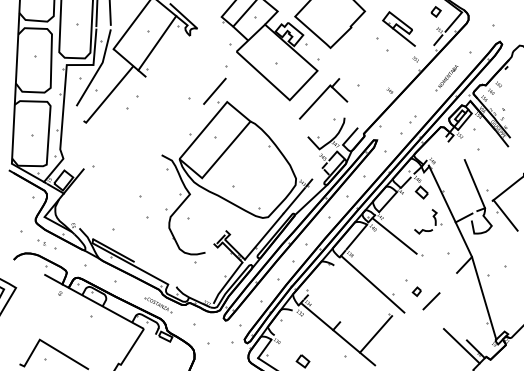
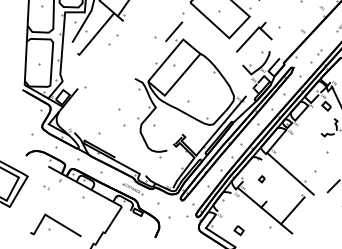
line: (394, 235) -> (306, 137), removed
part: (41, 242) -> (46, 187), moved
part: (416, 291) -> (261, 179), moved

